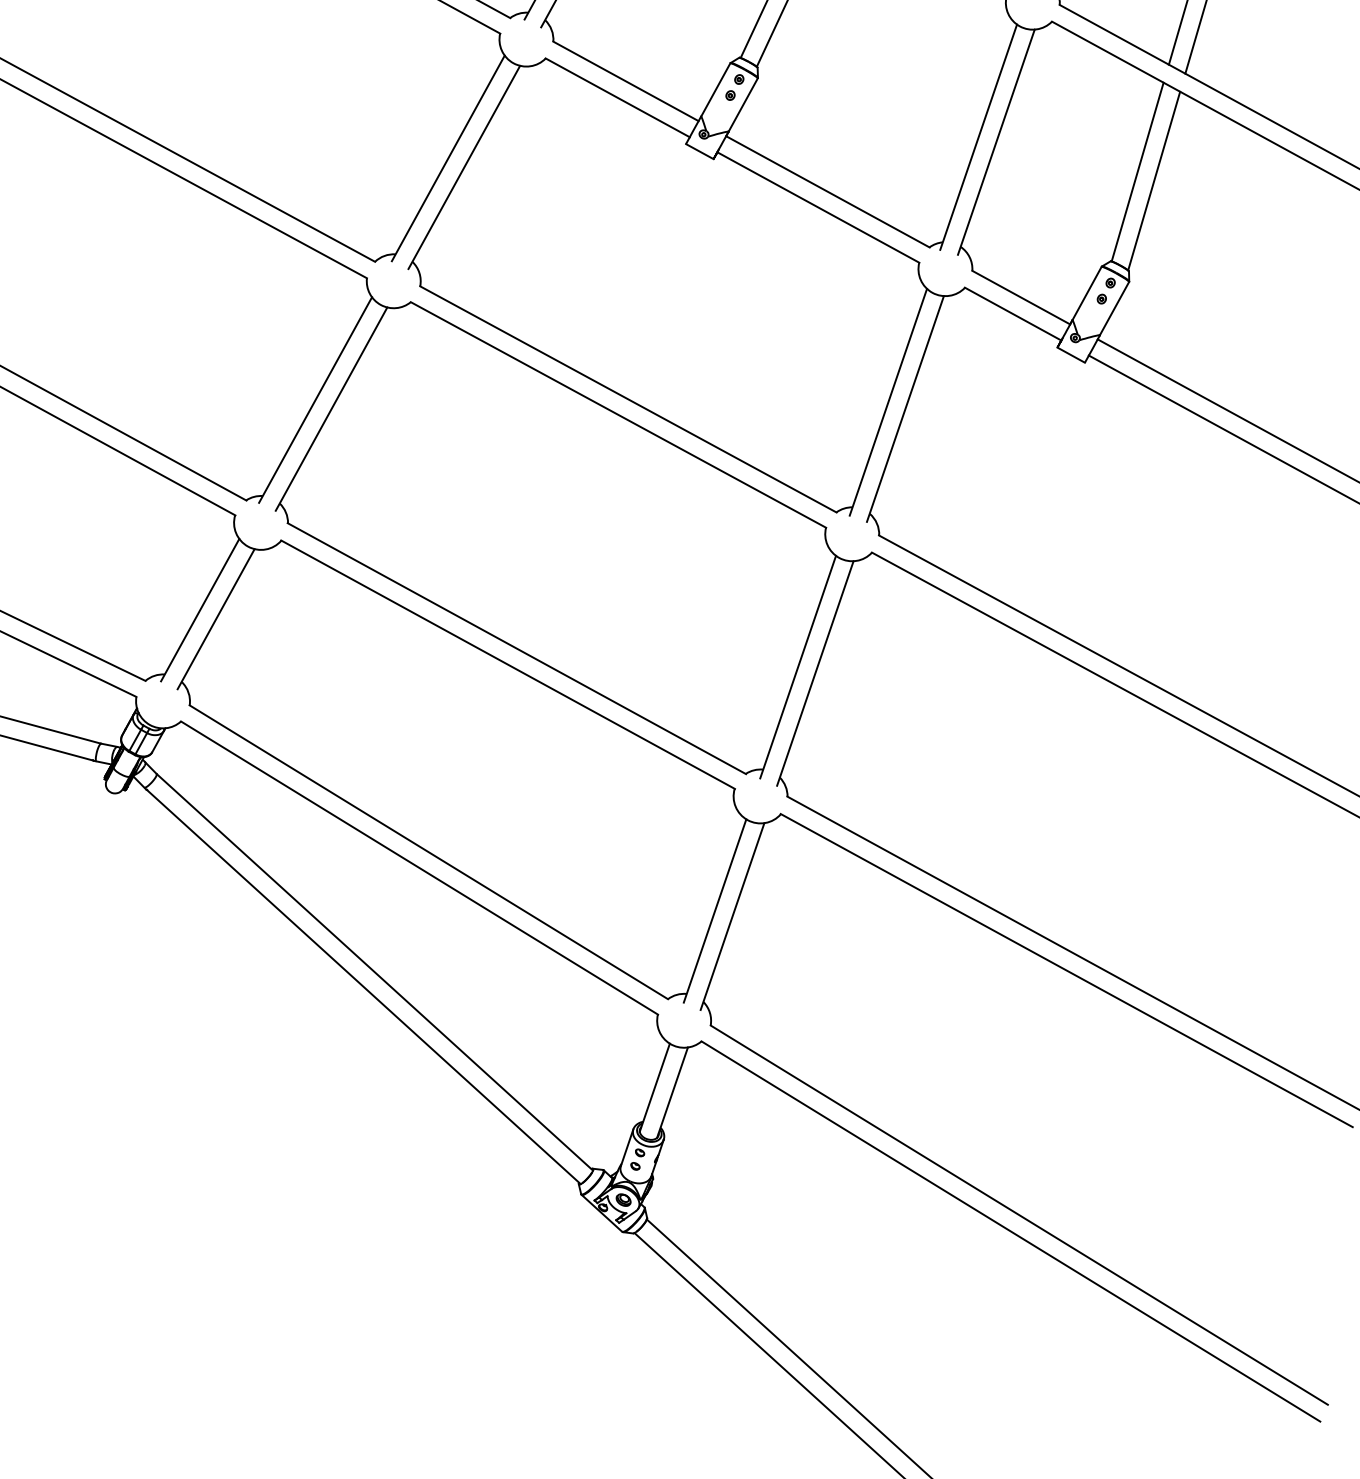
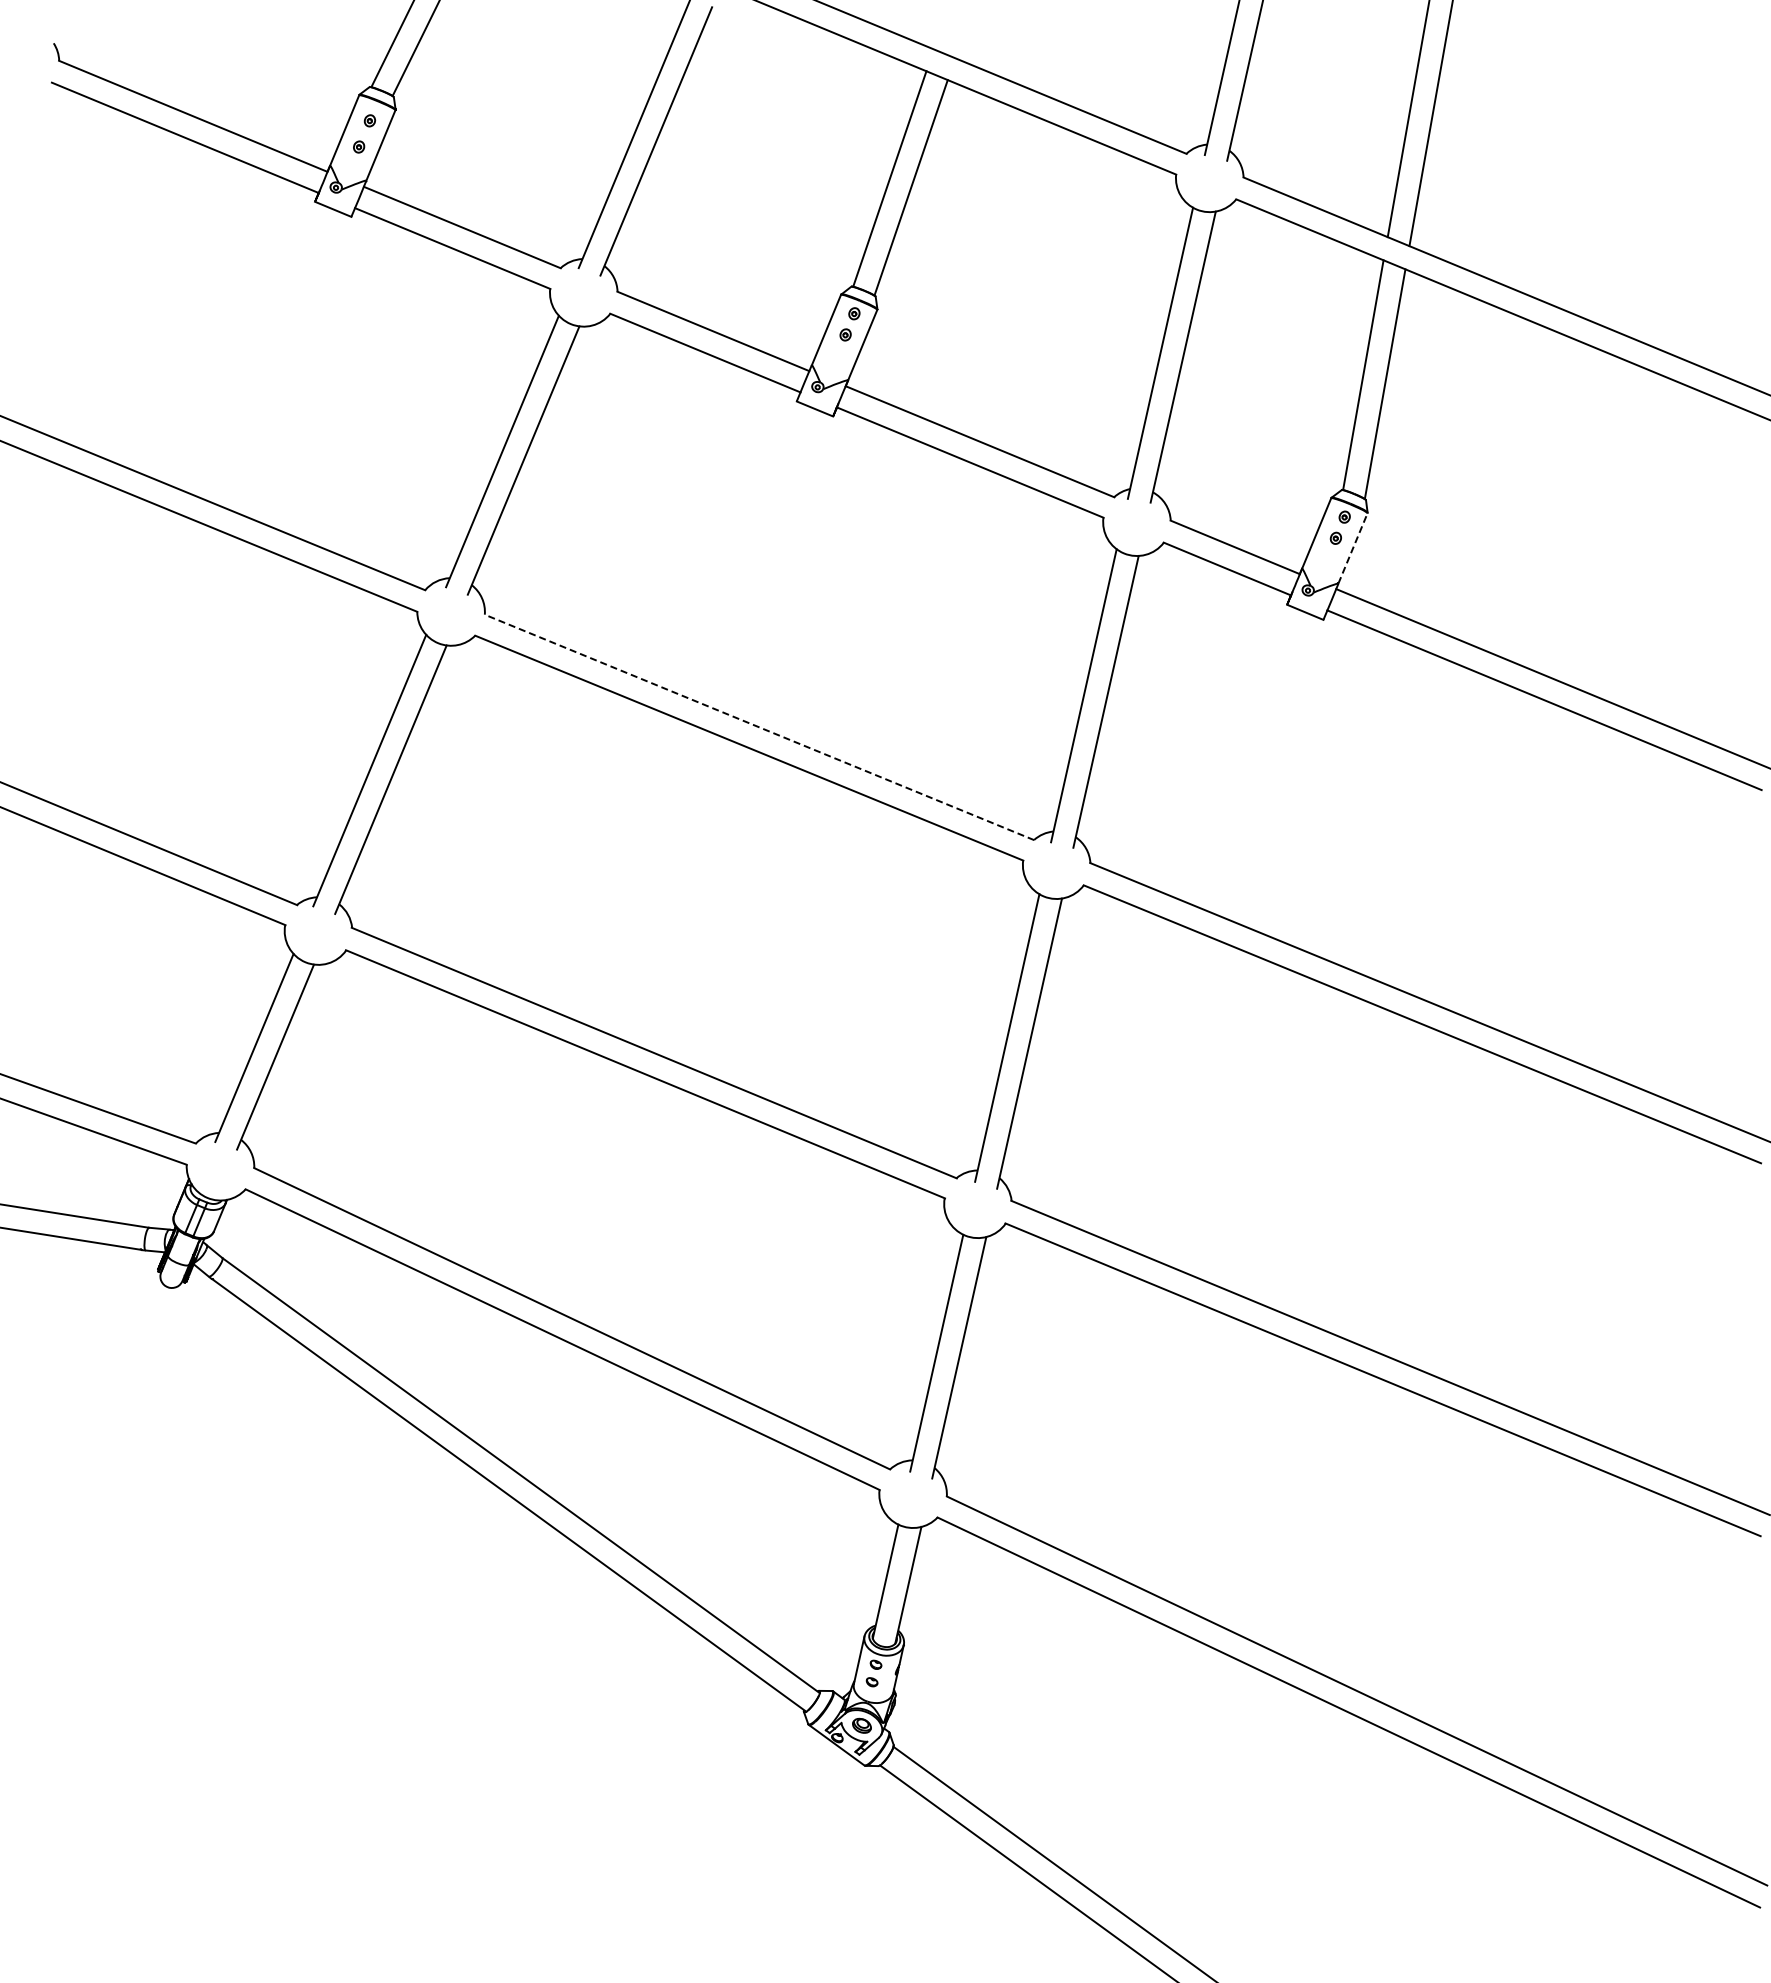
line: (1114, 308) -> (1353, 548), solid -> dashed
line: (628, 399) -> (759, 727), solid -> dashed

